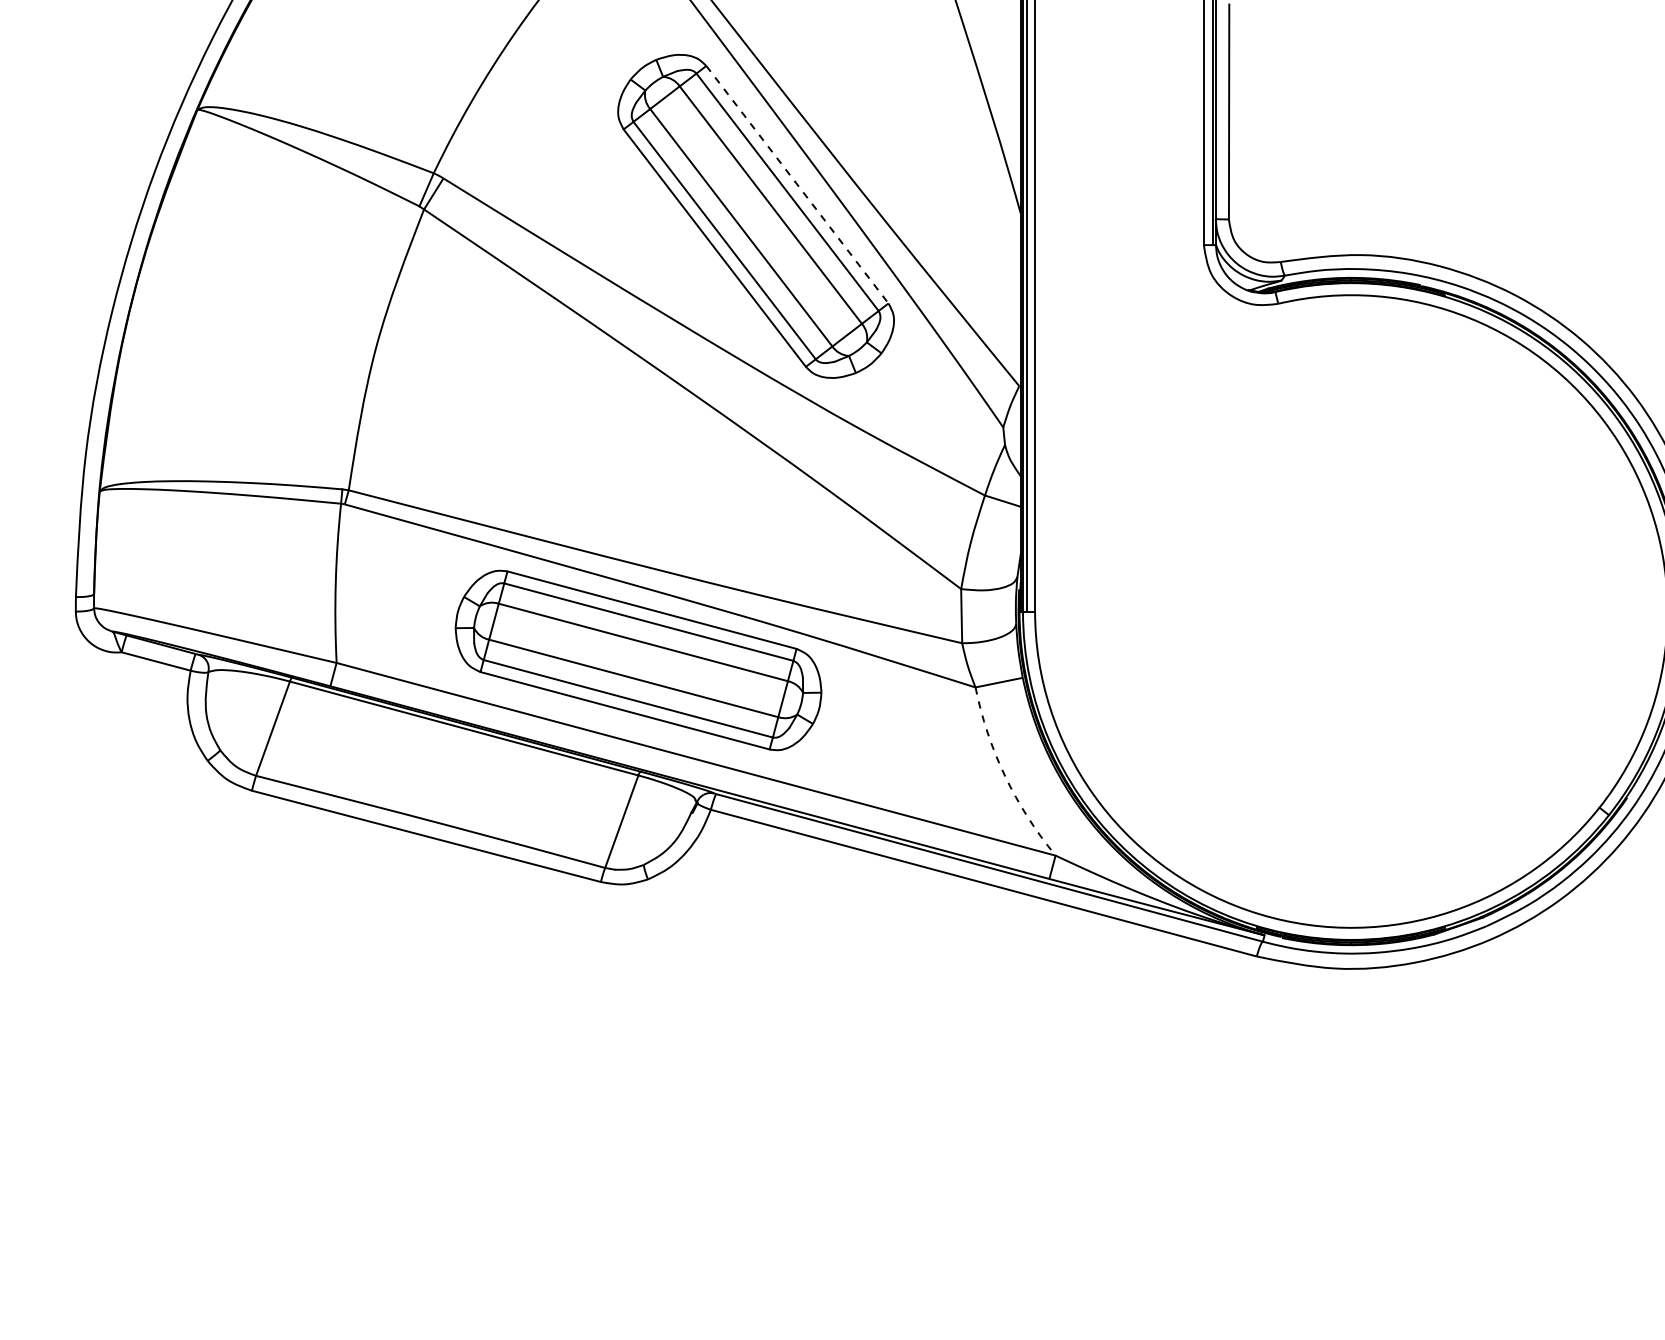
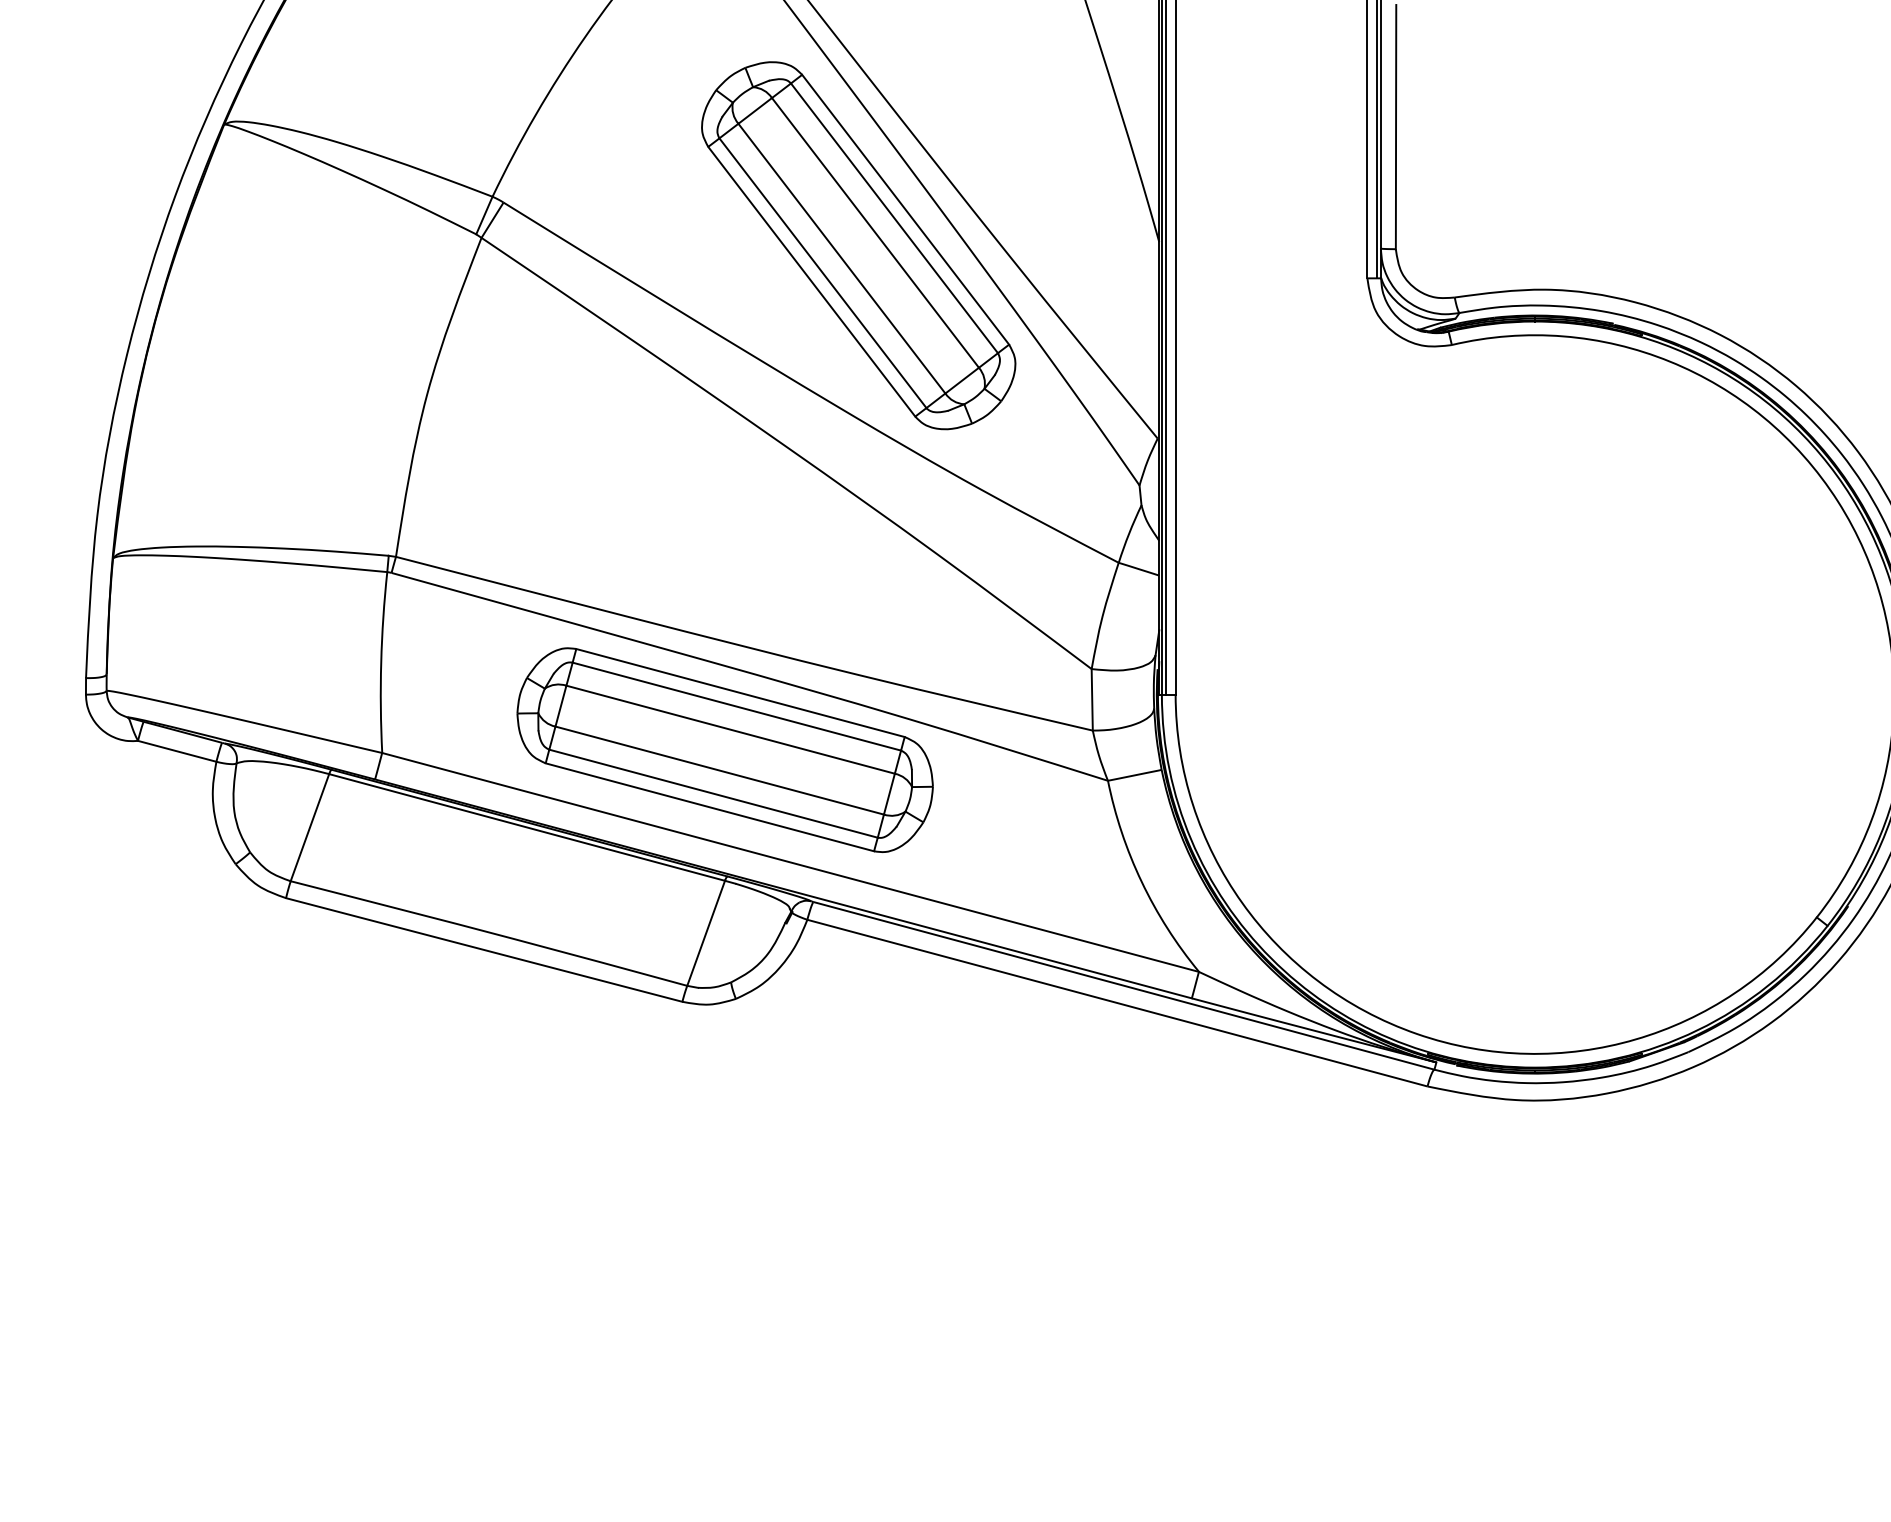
line: (797, 185) -> (905, 210), dashed -> solid
arc: (1005, 776) -> (1141, 881), dashed -> solid

